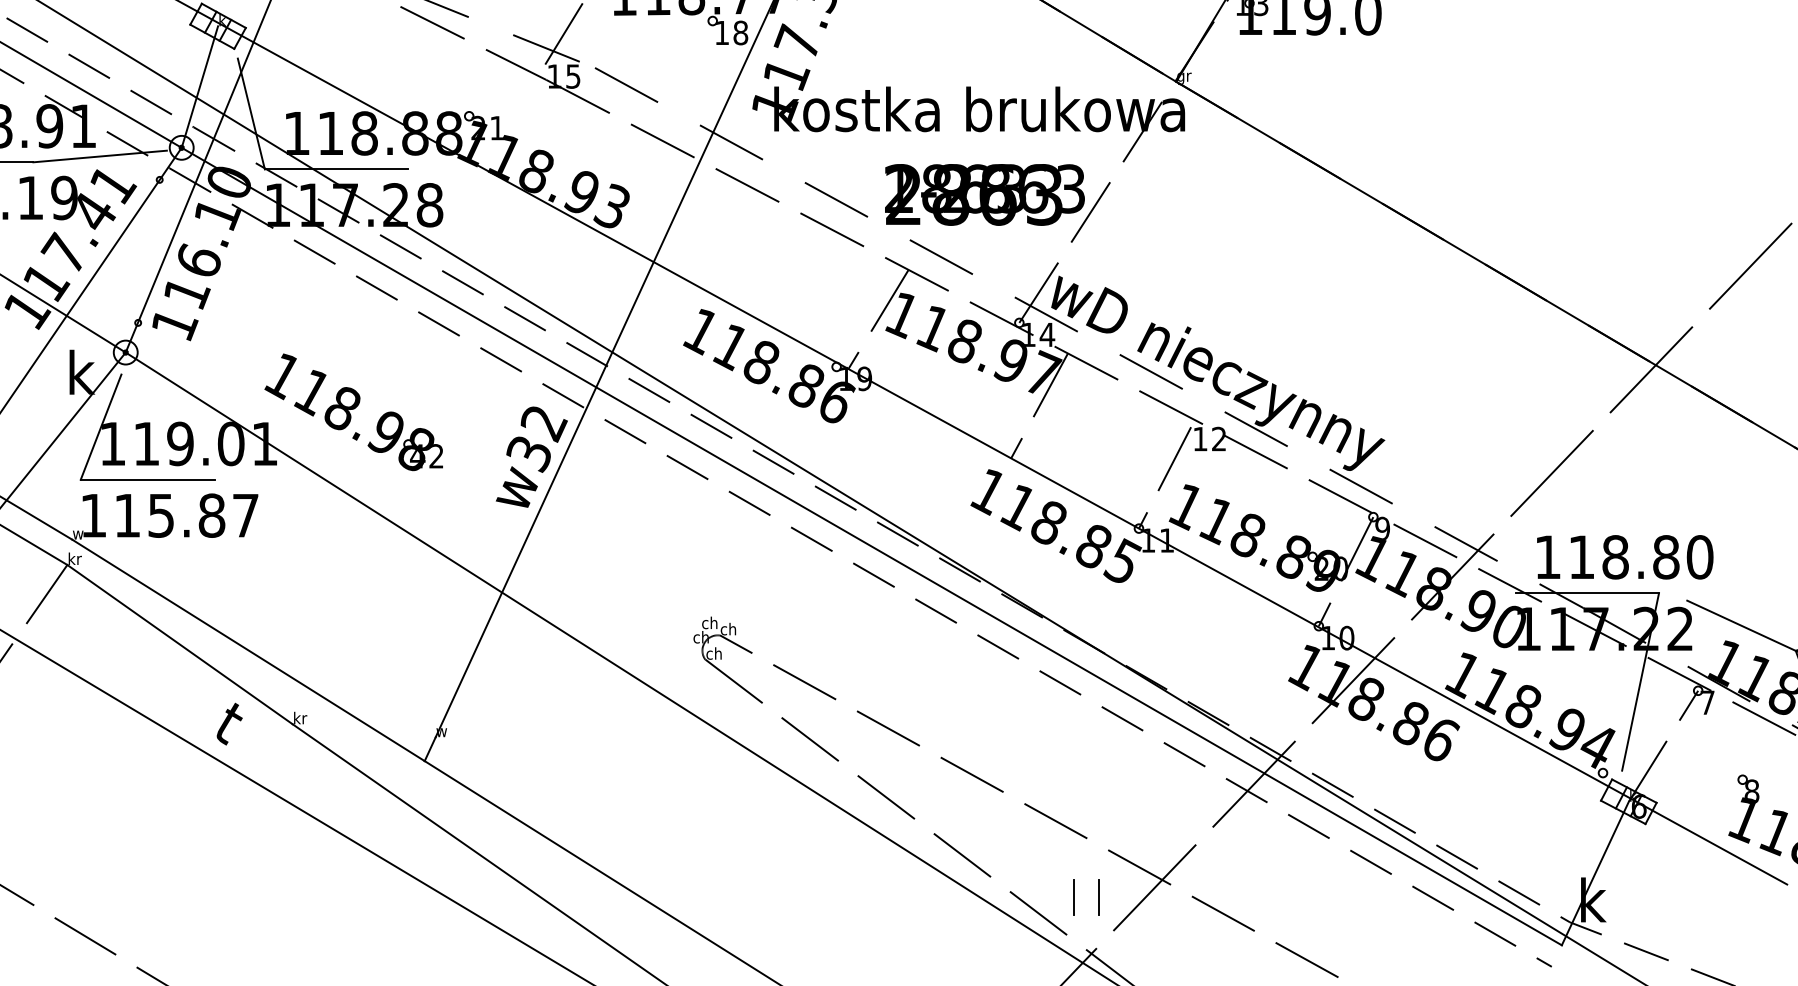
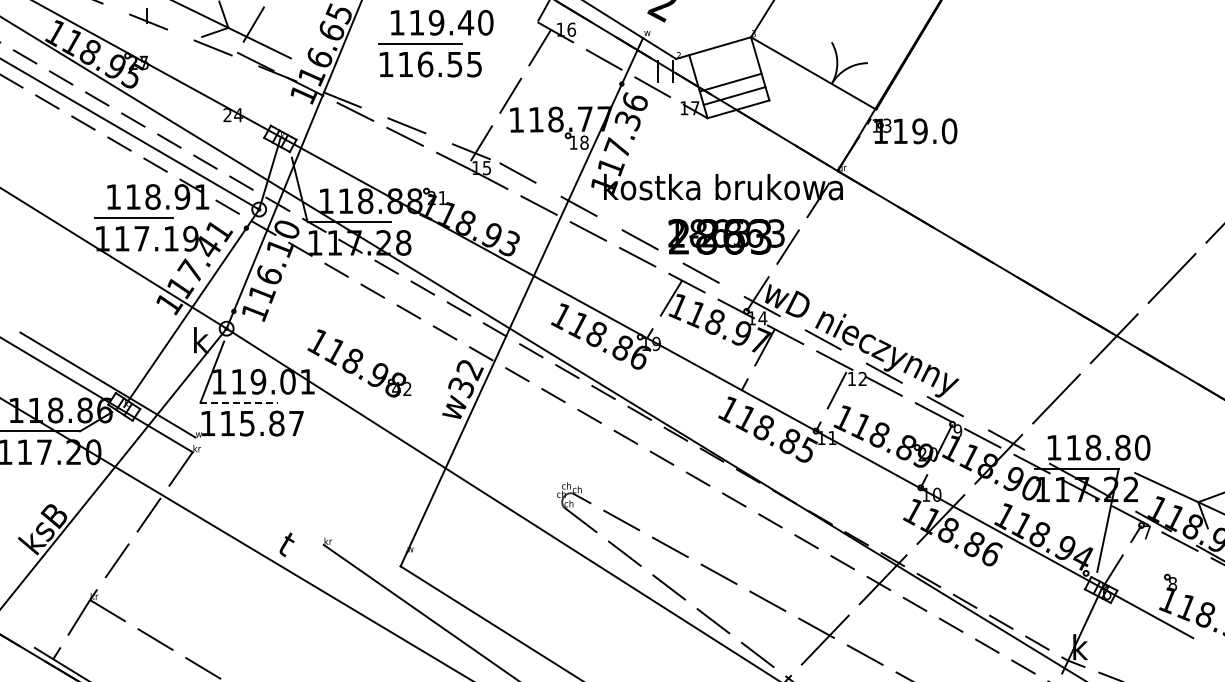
line: (99, 156) -> (211, 214), removed
line: (147, 479) -> (239, 402), solid -> dashed
line: (871, 546) -> (660, 441), removed
line: (178, 644) -> (257, 498), removed
line: (247, 649) -> (297, 501), removed
part: (1074, 897) -> (778, 645), removed

